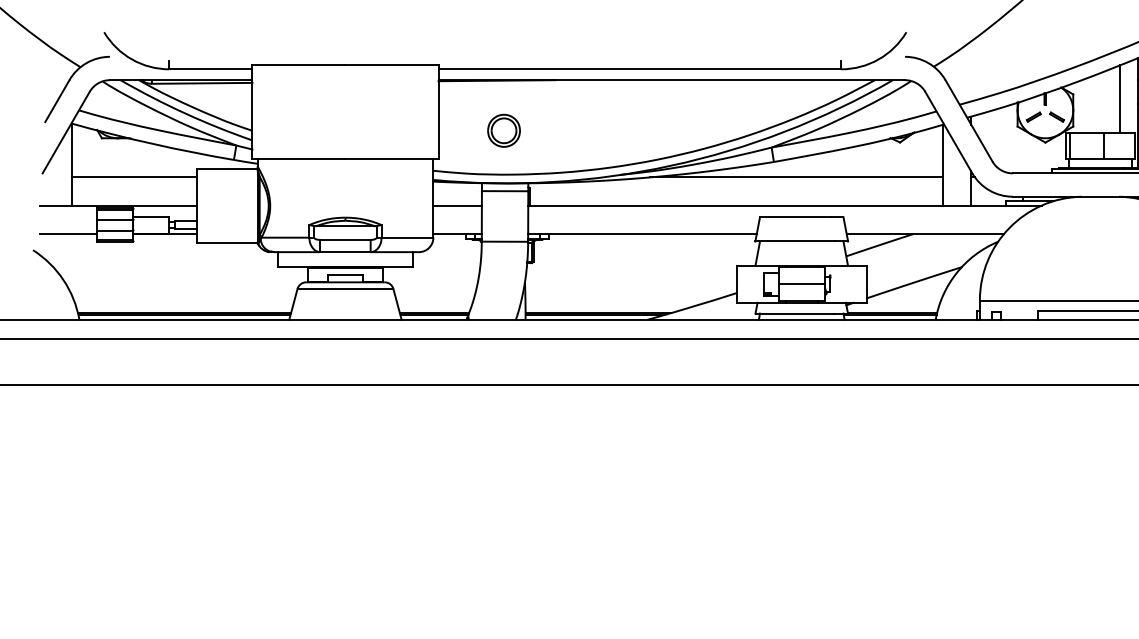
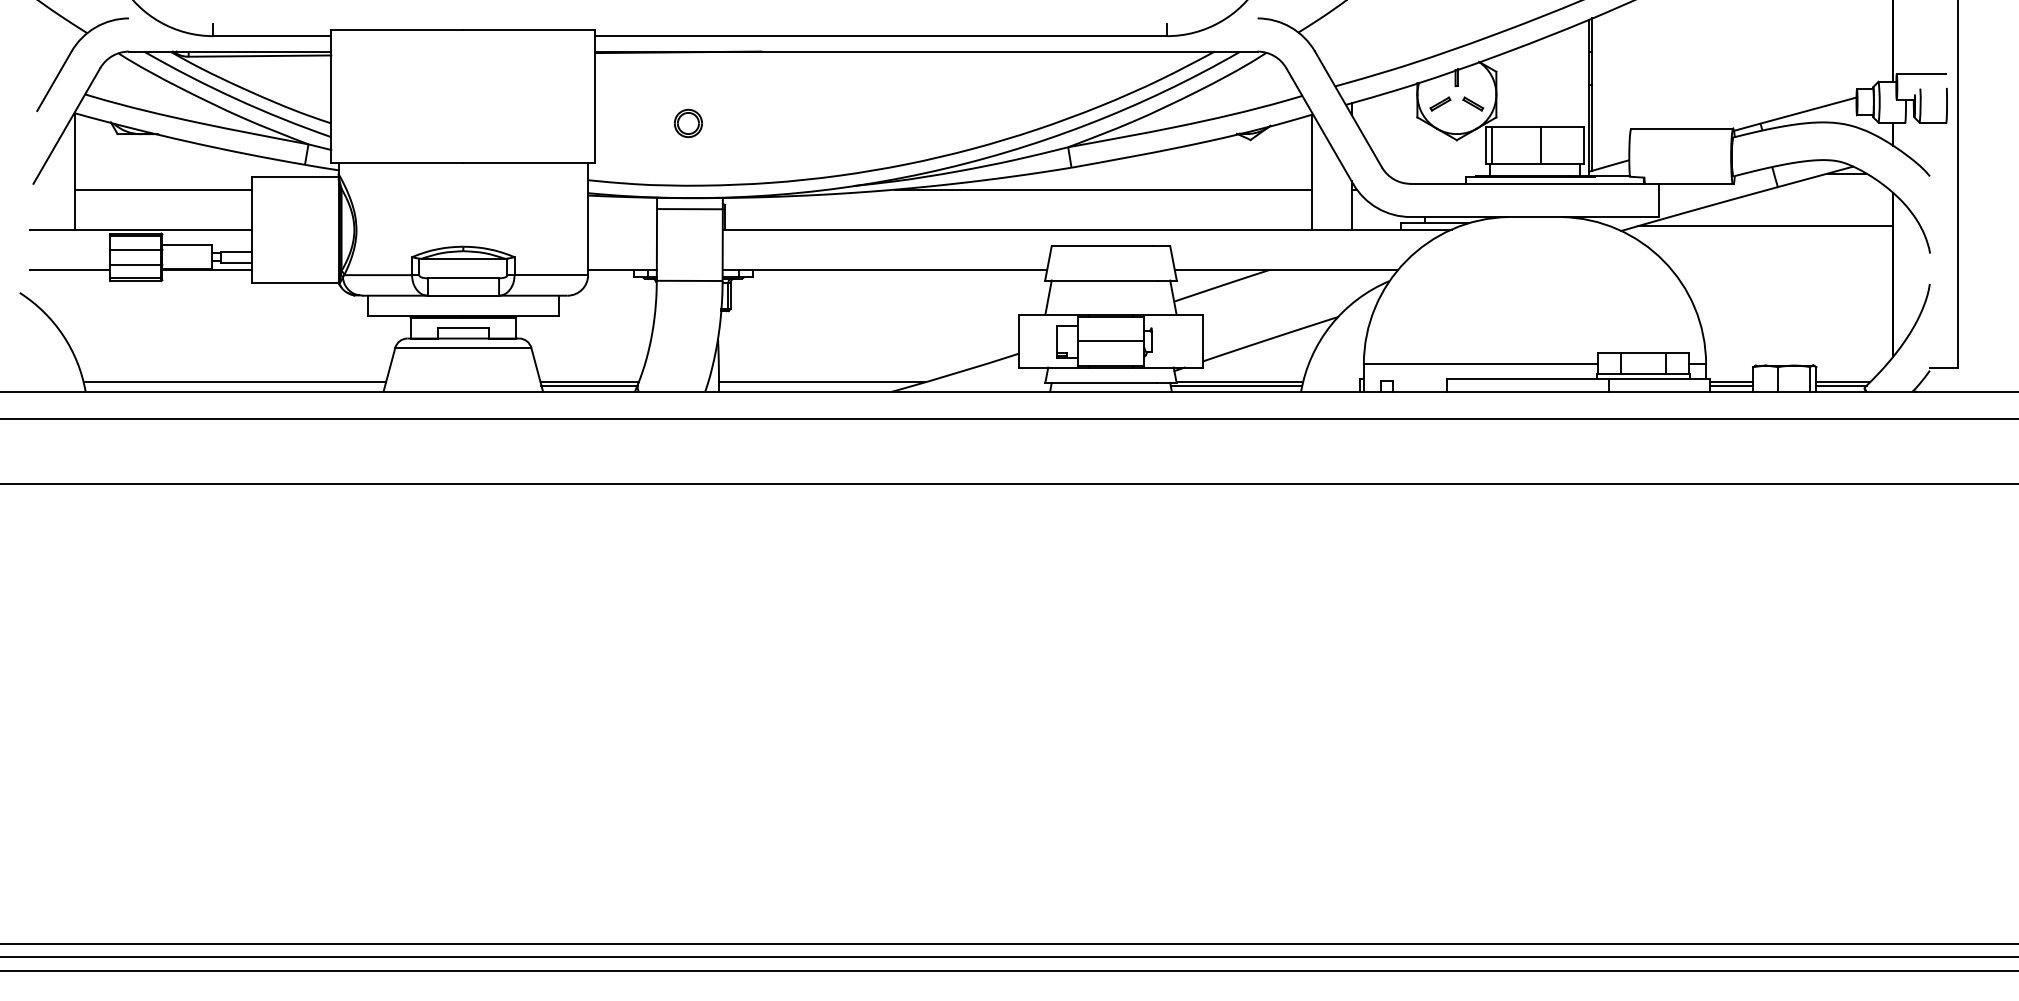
line: (1119, 99) -> (1562, 78), removed
part: (504, 130) -> (688, 123), size x0.6
line: (457, 205) -> (622, 229), removed
line: (184, 315) -> (234, 385), removed
line: (593, 315) -> (815, 385), removed

